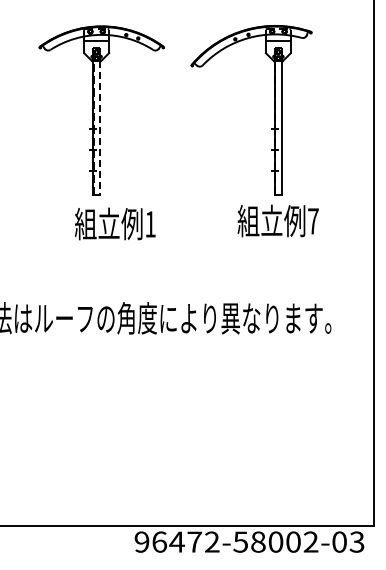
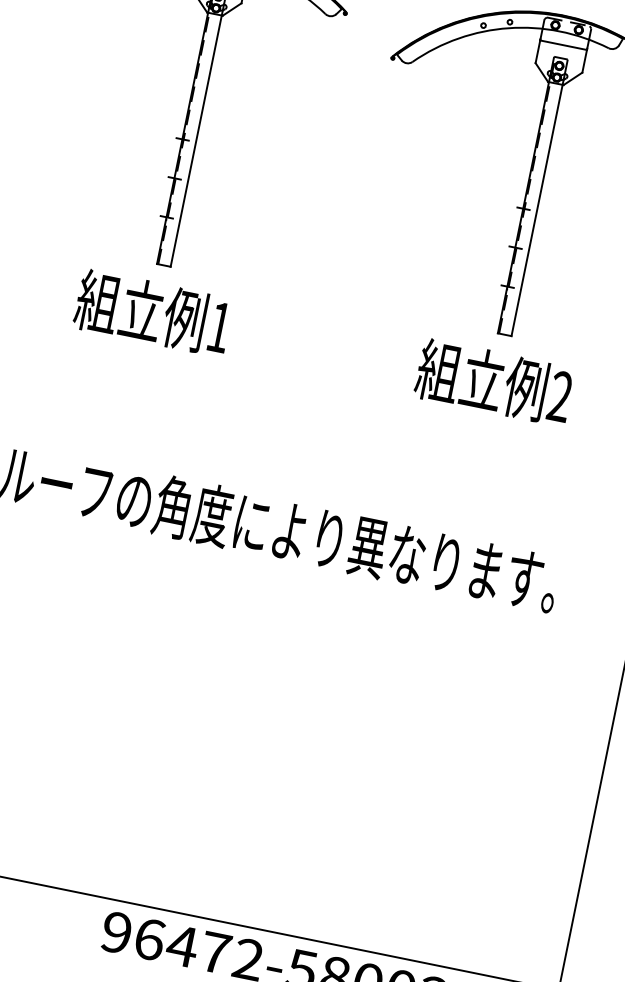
line: (100, 128) -> (196, 141), dashed -> solid
text: (313, 221) -> (560, 396), 7 -> 2
text: (114, 223) -> (152, 311), moved

